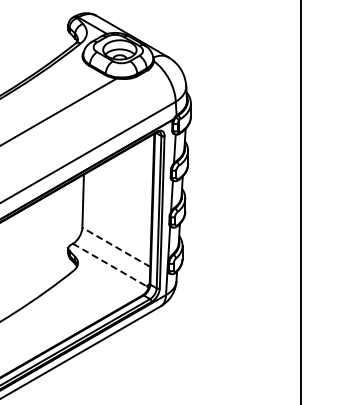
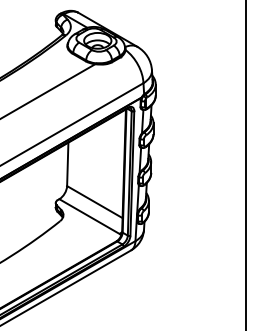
line: (115, 247) -> (94, 202), dashed -> solid
line: (109, 264) -> (89, 216), dashed -> solid

